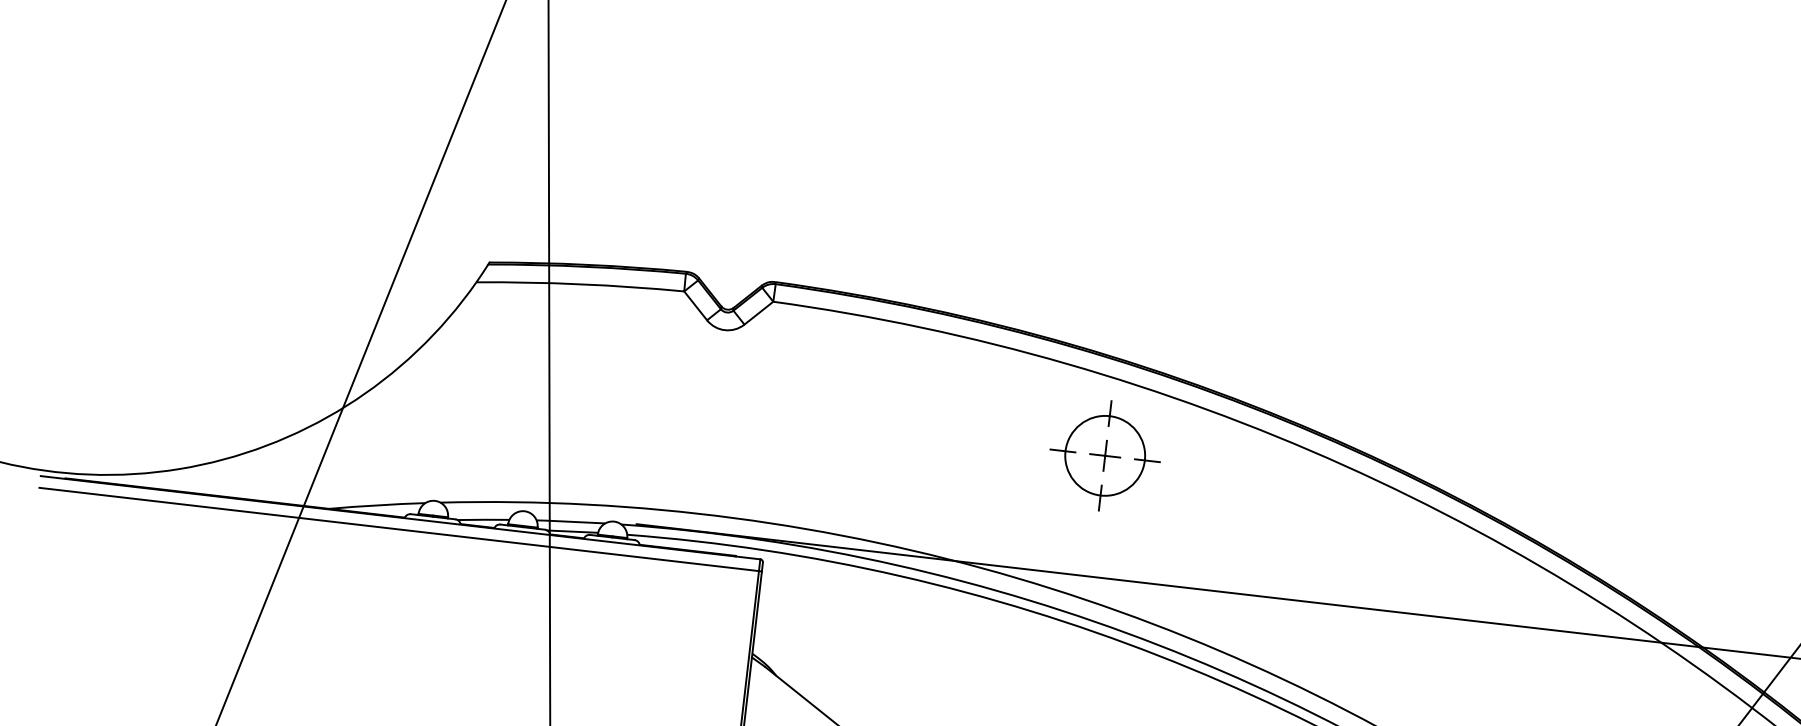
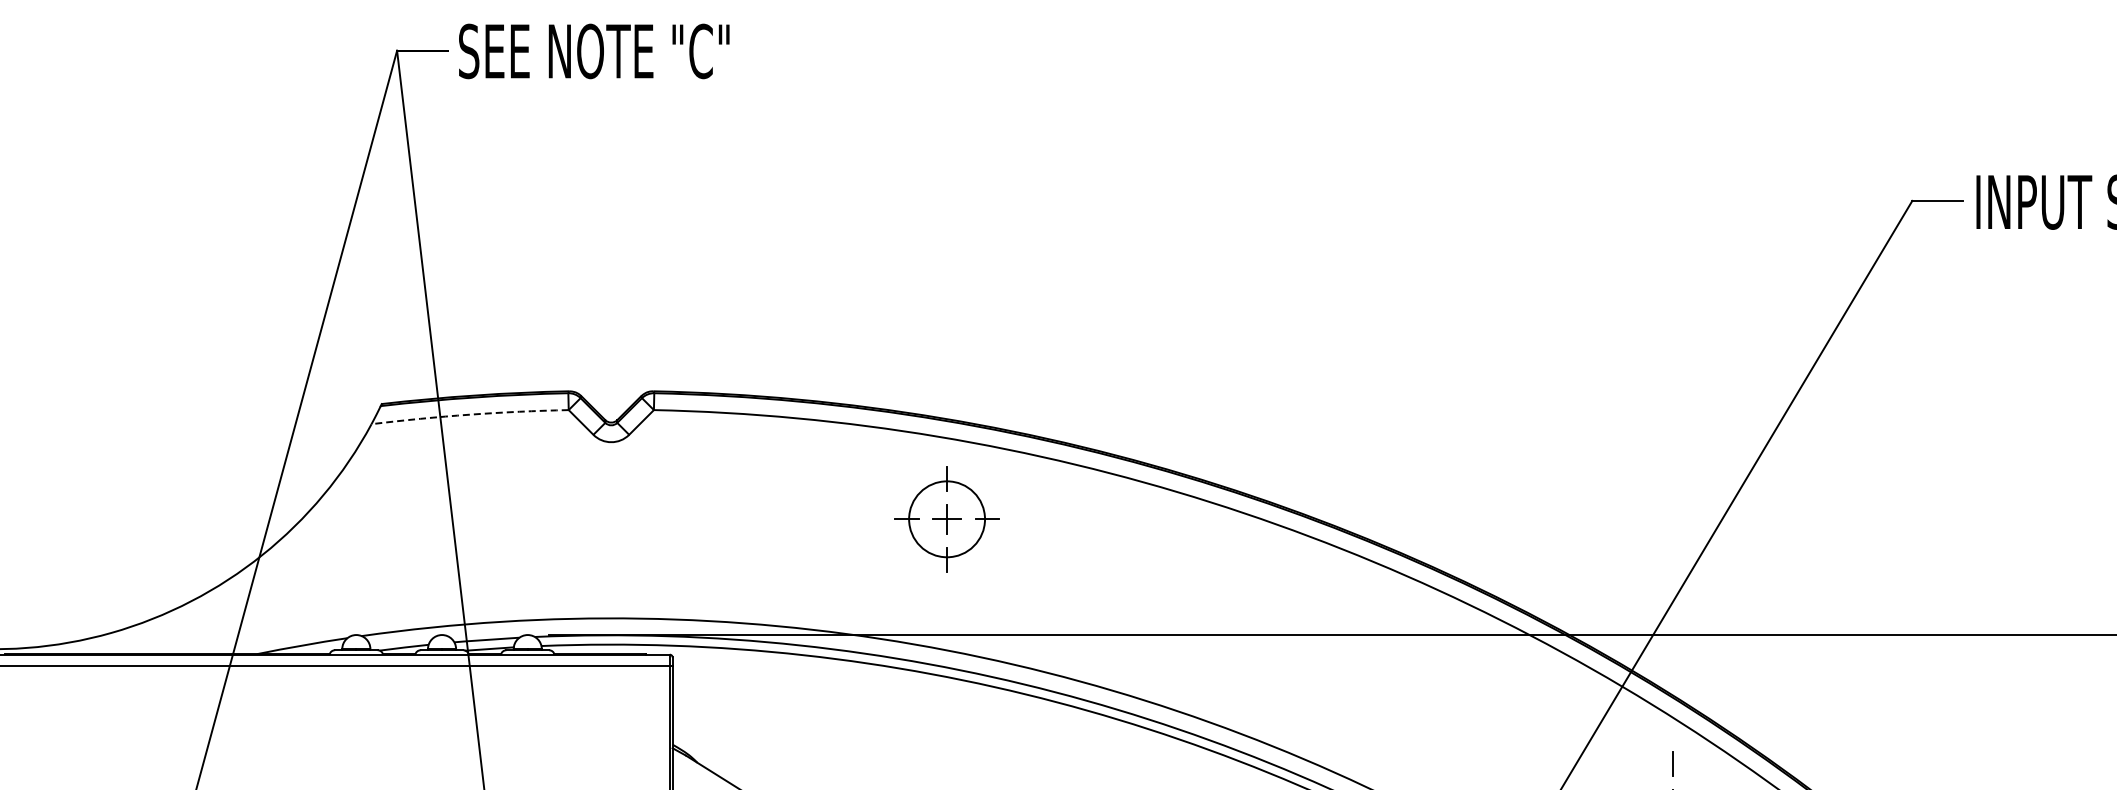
arc: (579, 284) -> (469, 414), solid -> dashed
part: (1104, 455) -> (946, 519), moved

